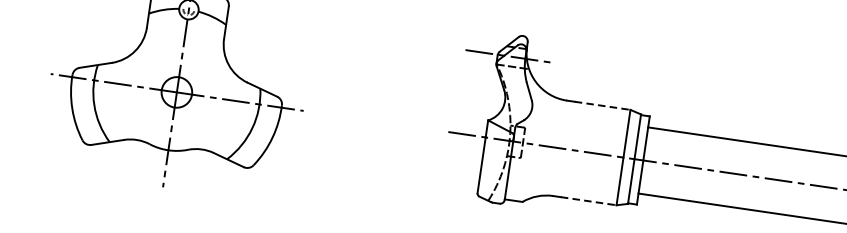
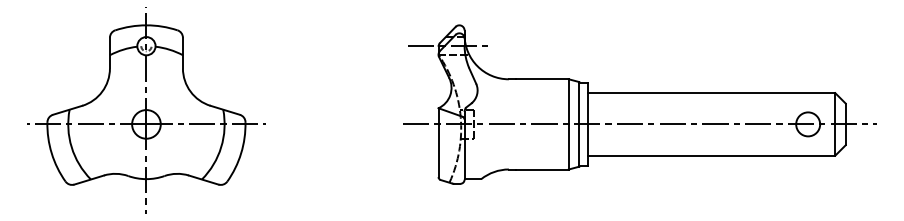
line: (603, 106) -> (543, 79), dashed -> solid
line: (589, 201) -> (543, 169), dashed -> solid

